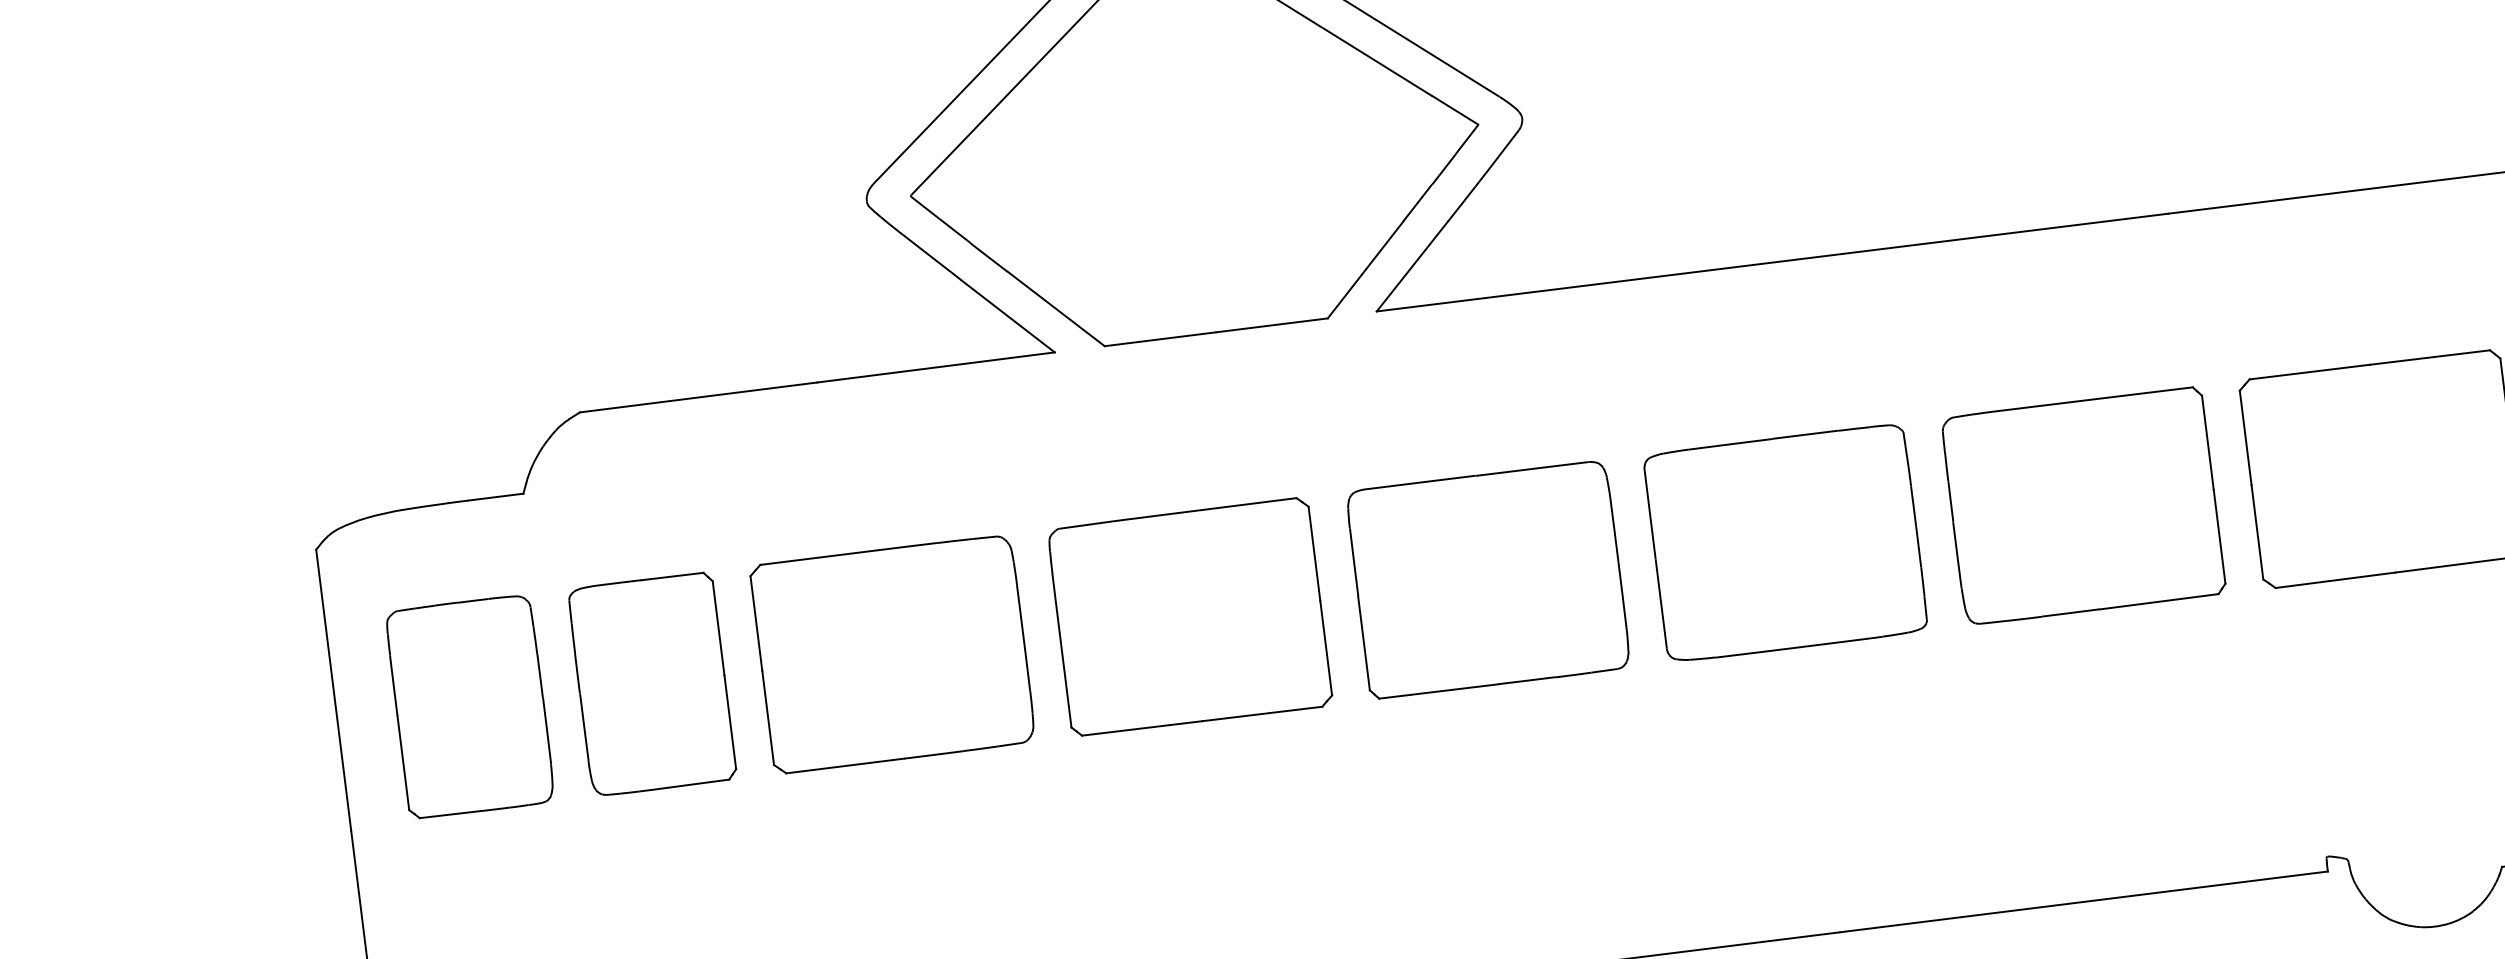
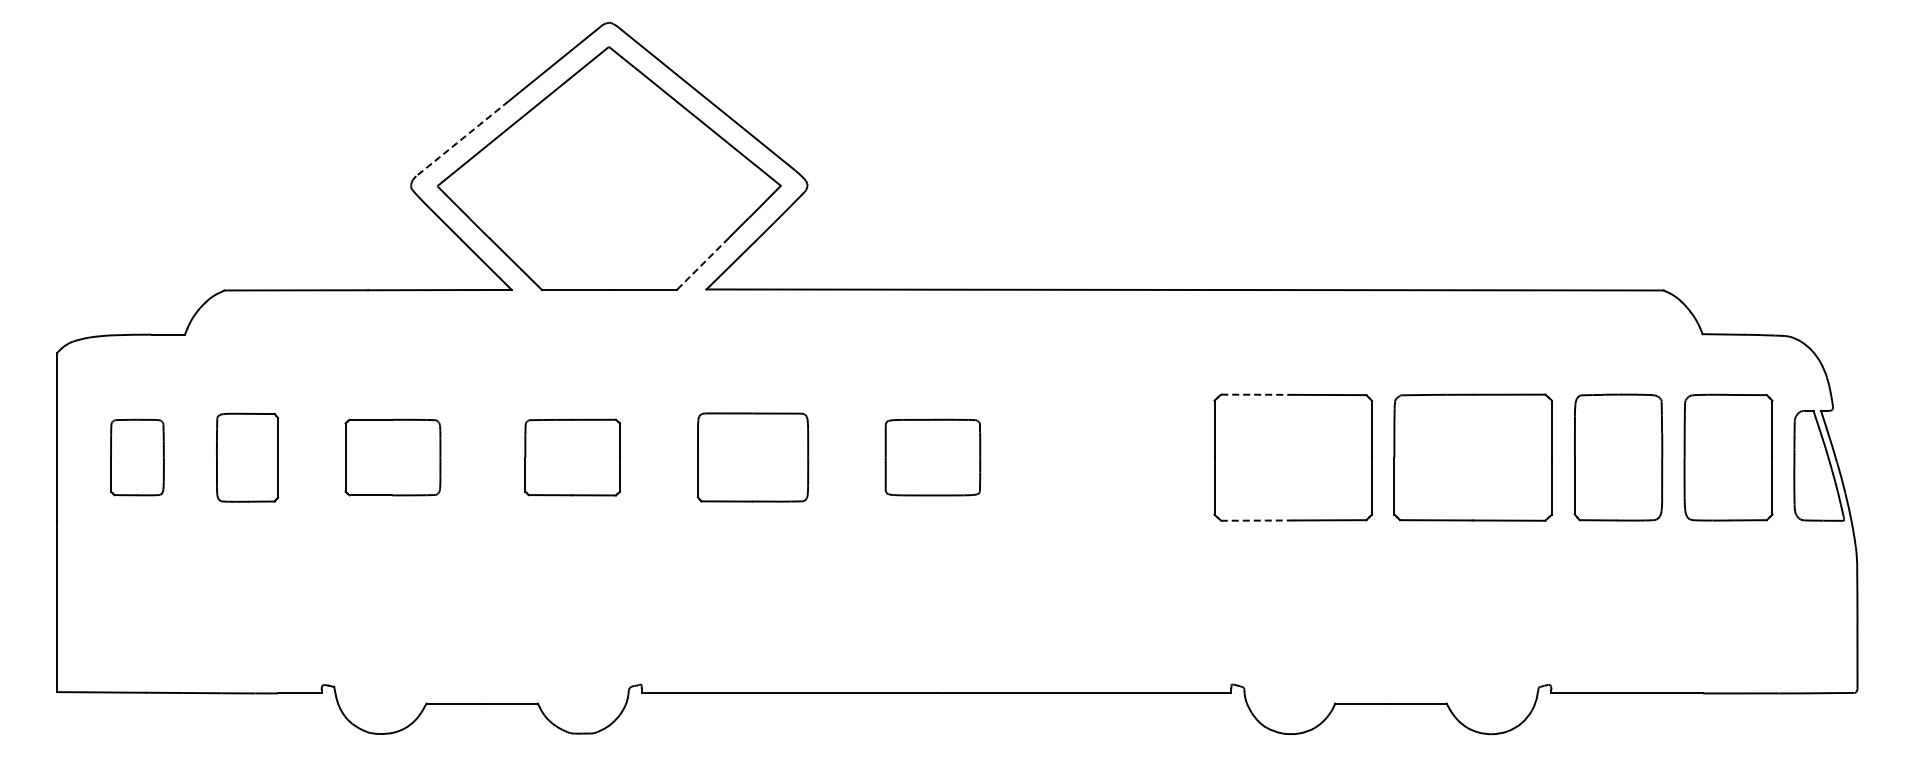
arc: (942, 112) -> (462, 138), solid -> dashed
line: (1364, 269) -> (702, 263), solid -> dashed
line: (2309, 371) -> (1257, 394), solid -> dashed
part: (2082, 505) -> (1112, 457), removed
part: (1785, 542) -> (932, 457), size x0.6
part: (1487, 579) -> (752, 457), size x0.7
line: (2333, 580) -> (1256, 520), solid -> dashed
part: (1189, 617) -> (572, 457), size x0.6
part: (891, 654) -> (392, 457), size x0.6
part: (652, 683) -> (247, 457), size x0.7
part: (470, 706) -> (137, 457), size x0.6

